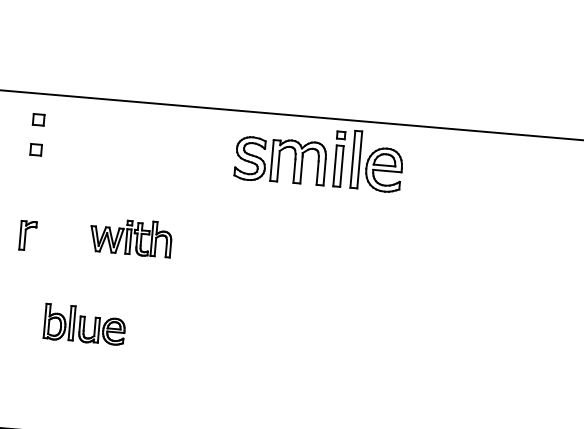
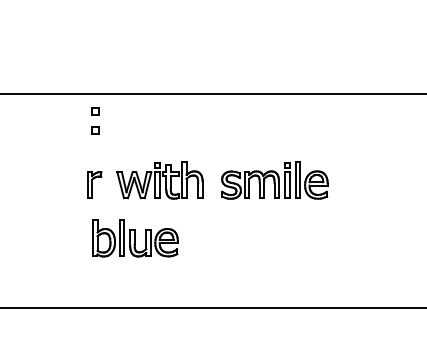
part: (318, 157) -> (274, 180), moved
part: (27, 234) -> (94, 184), size x1.43
part: (130, 237) -> (159, 180), size x1.67
part: (84, 325) -> (135, 238), size x1.67

